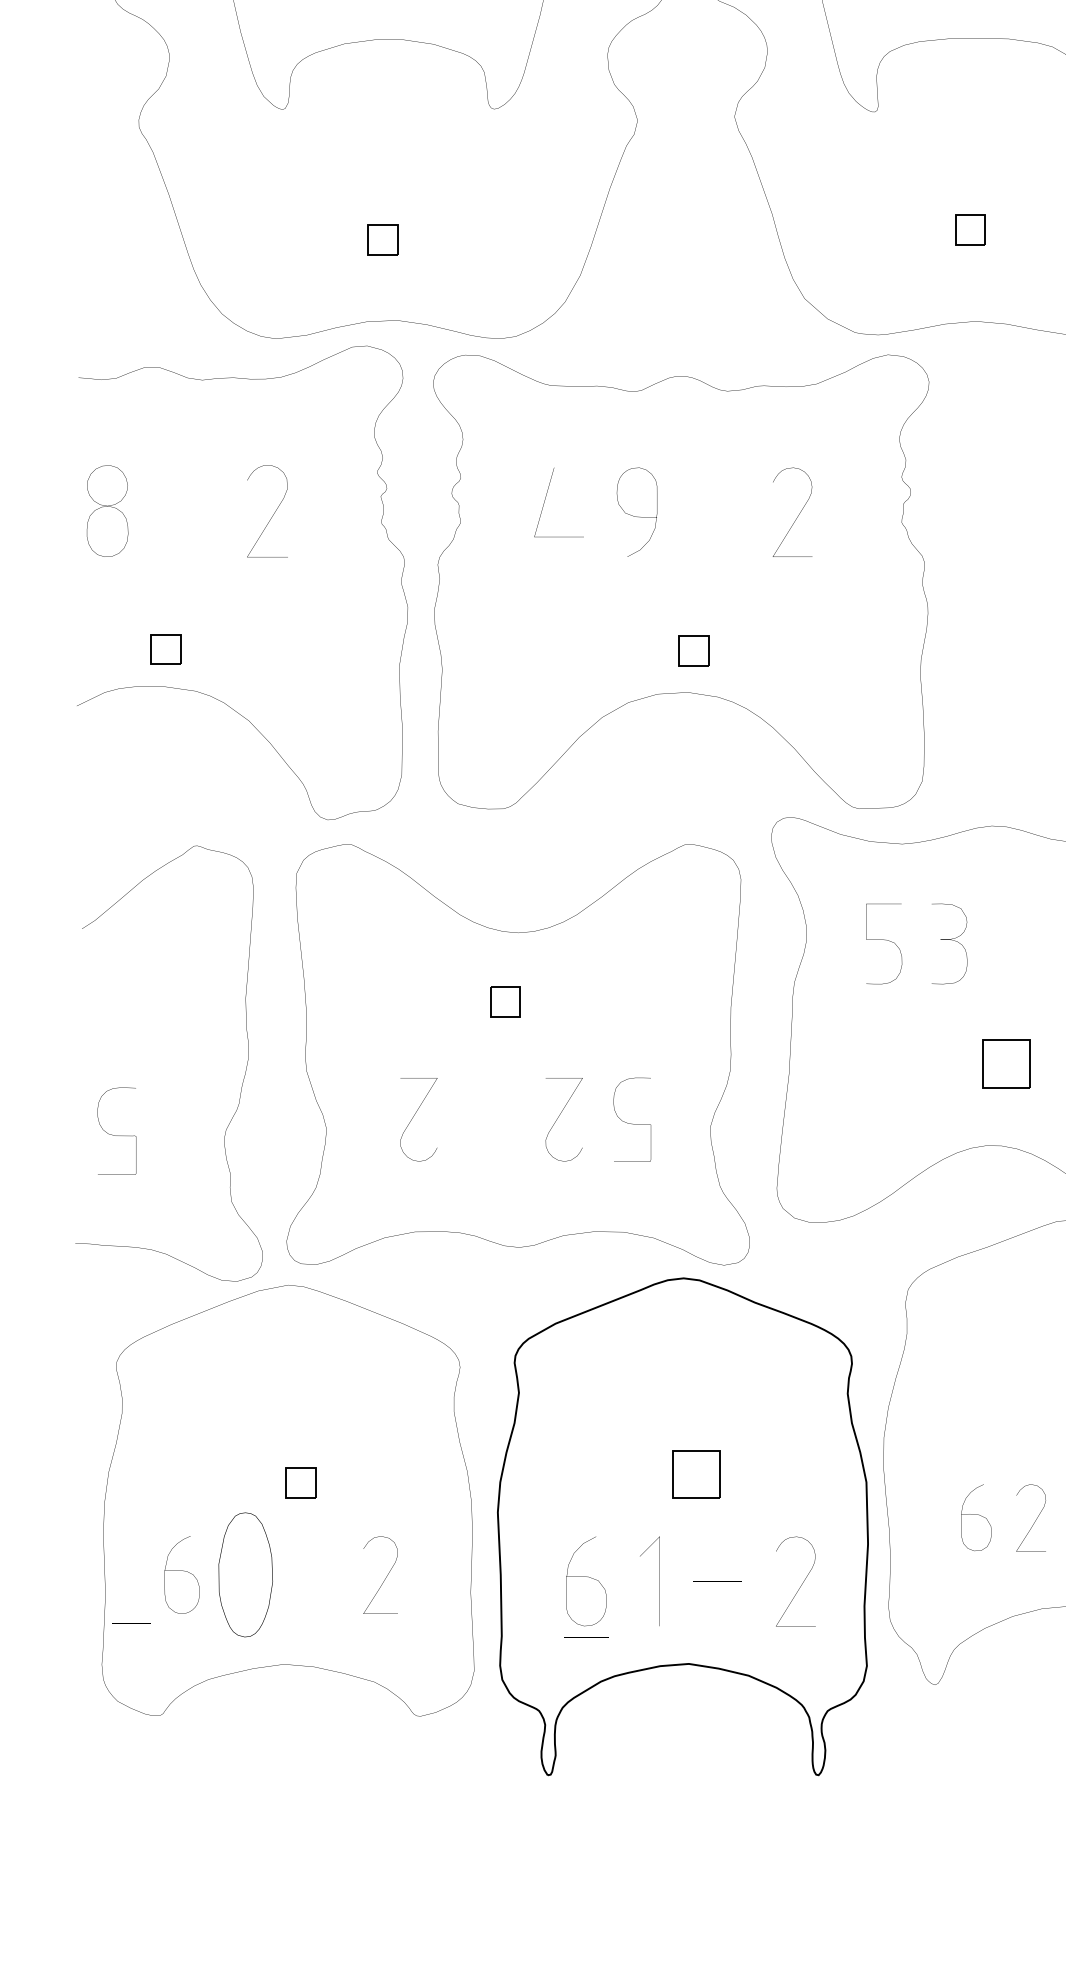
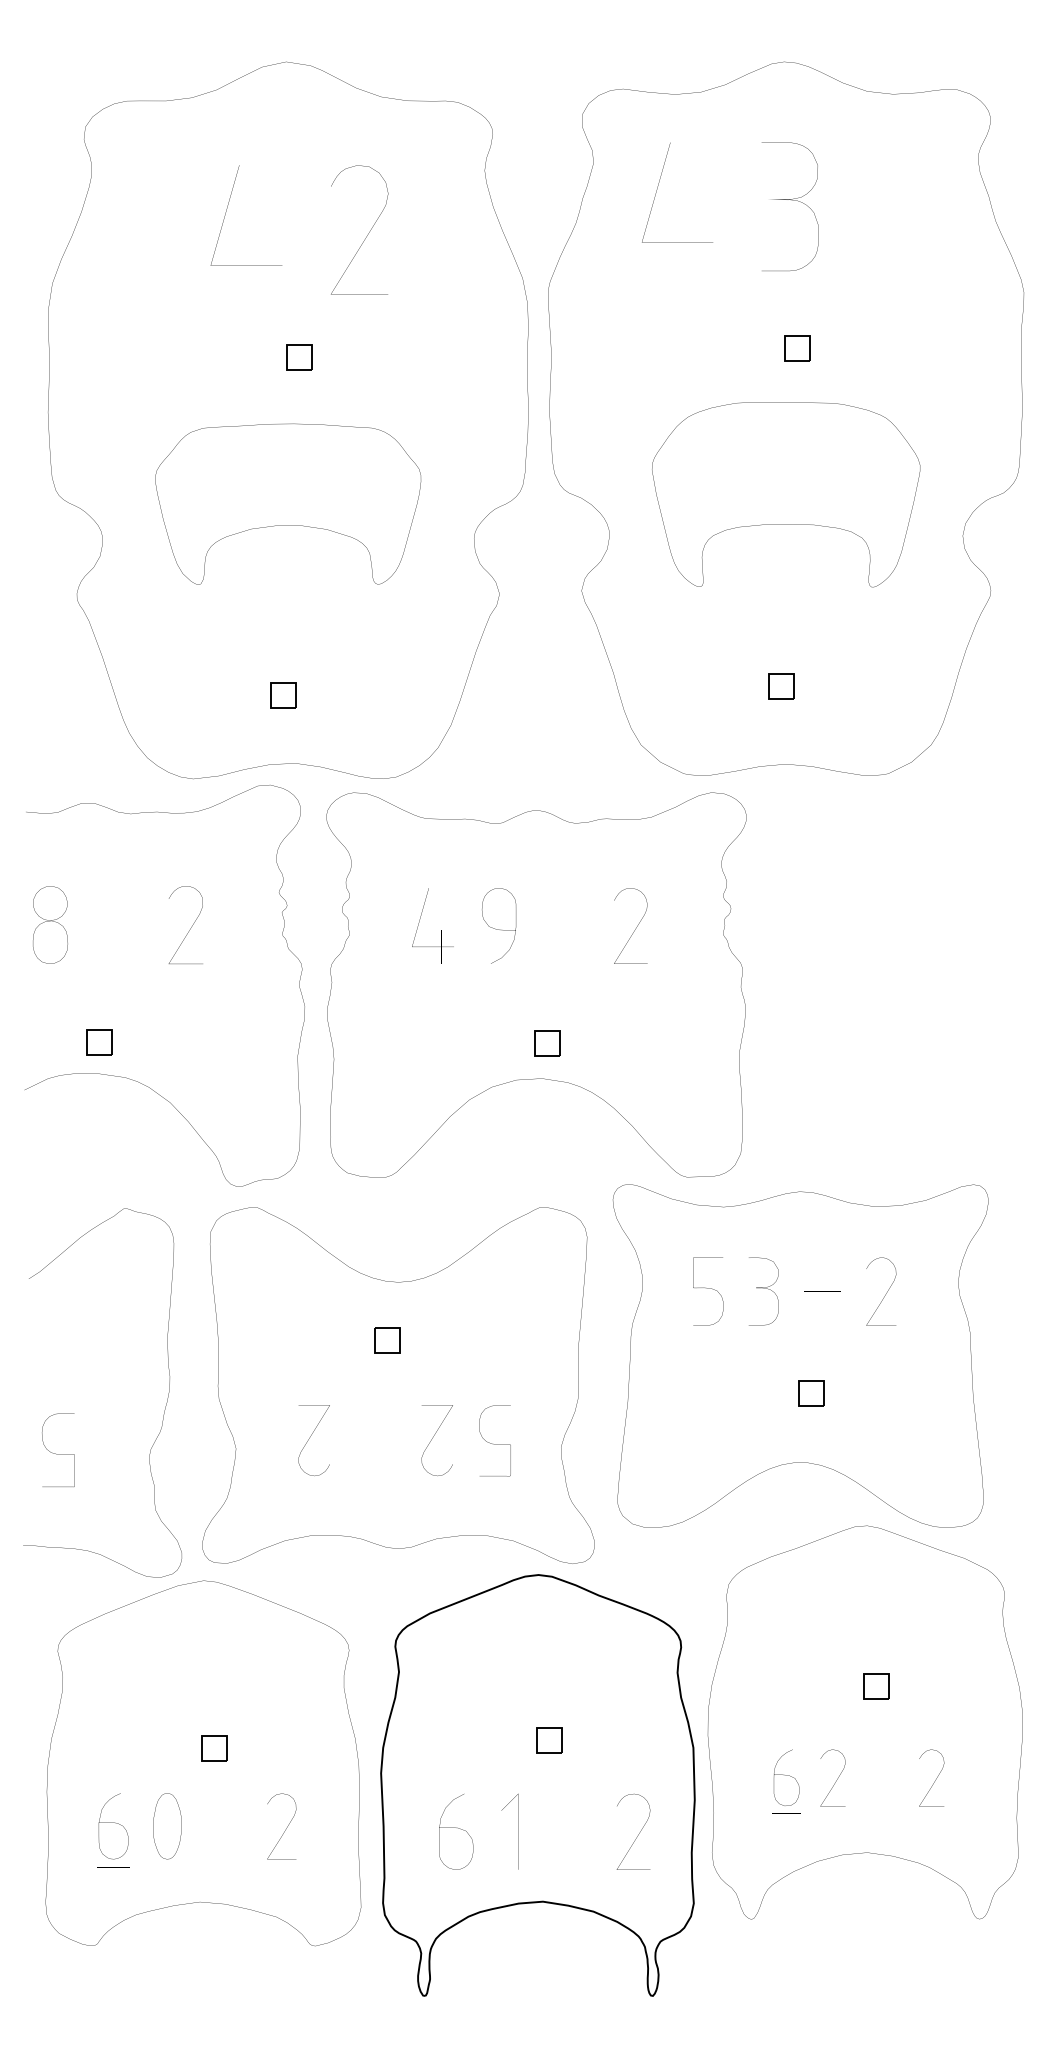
part: (1005, 1064) -> (811, 1393), size x0.62
part: (696, 1473) -> (549, 1740), size x0.62
part: (245, 1575) -> (167, 1826), size x0.62
line: (131, 1623) -> (113, 1867), moved

